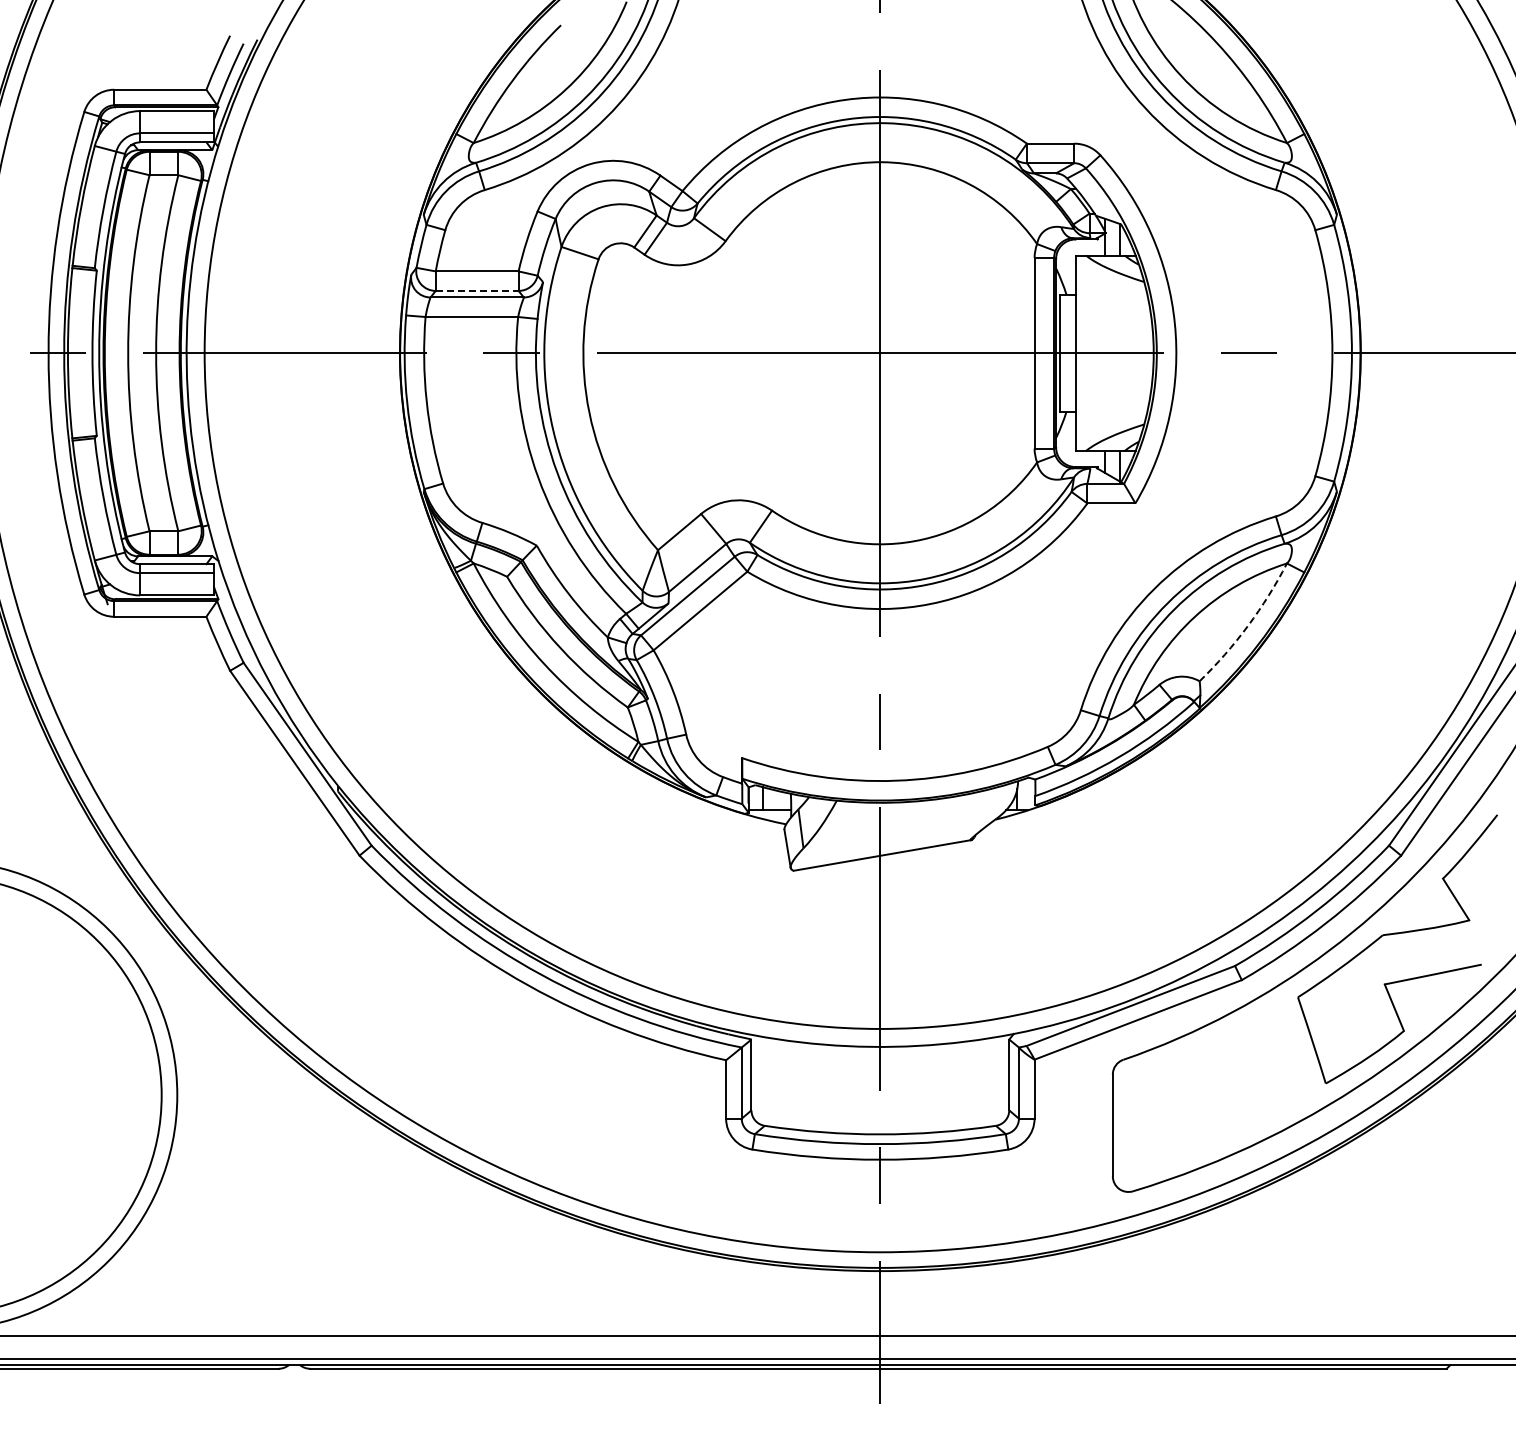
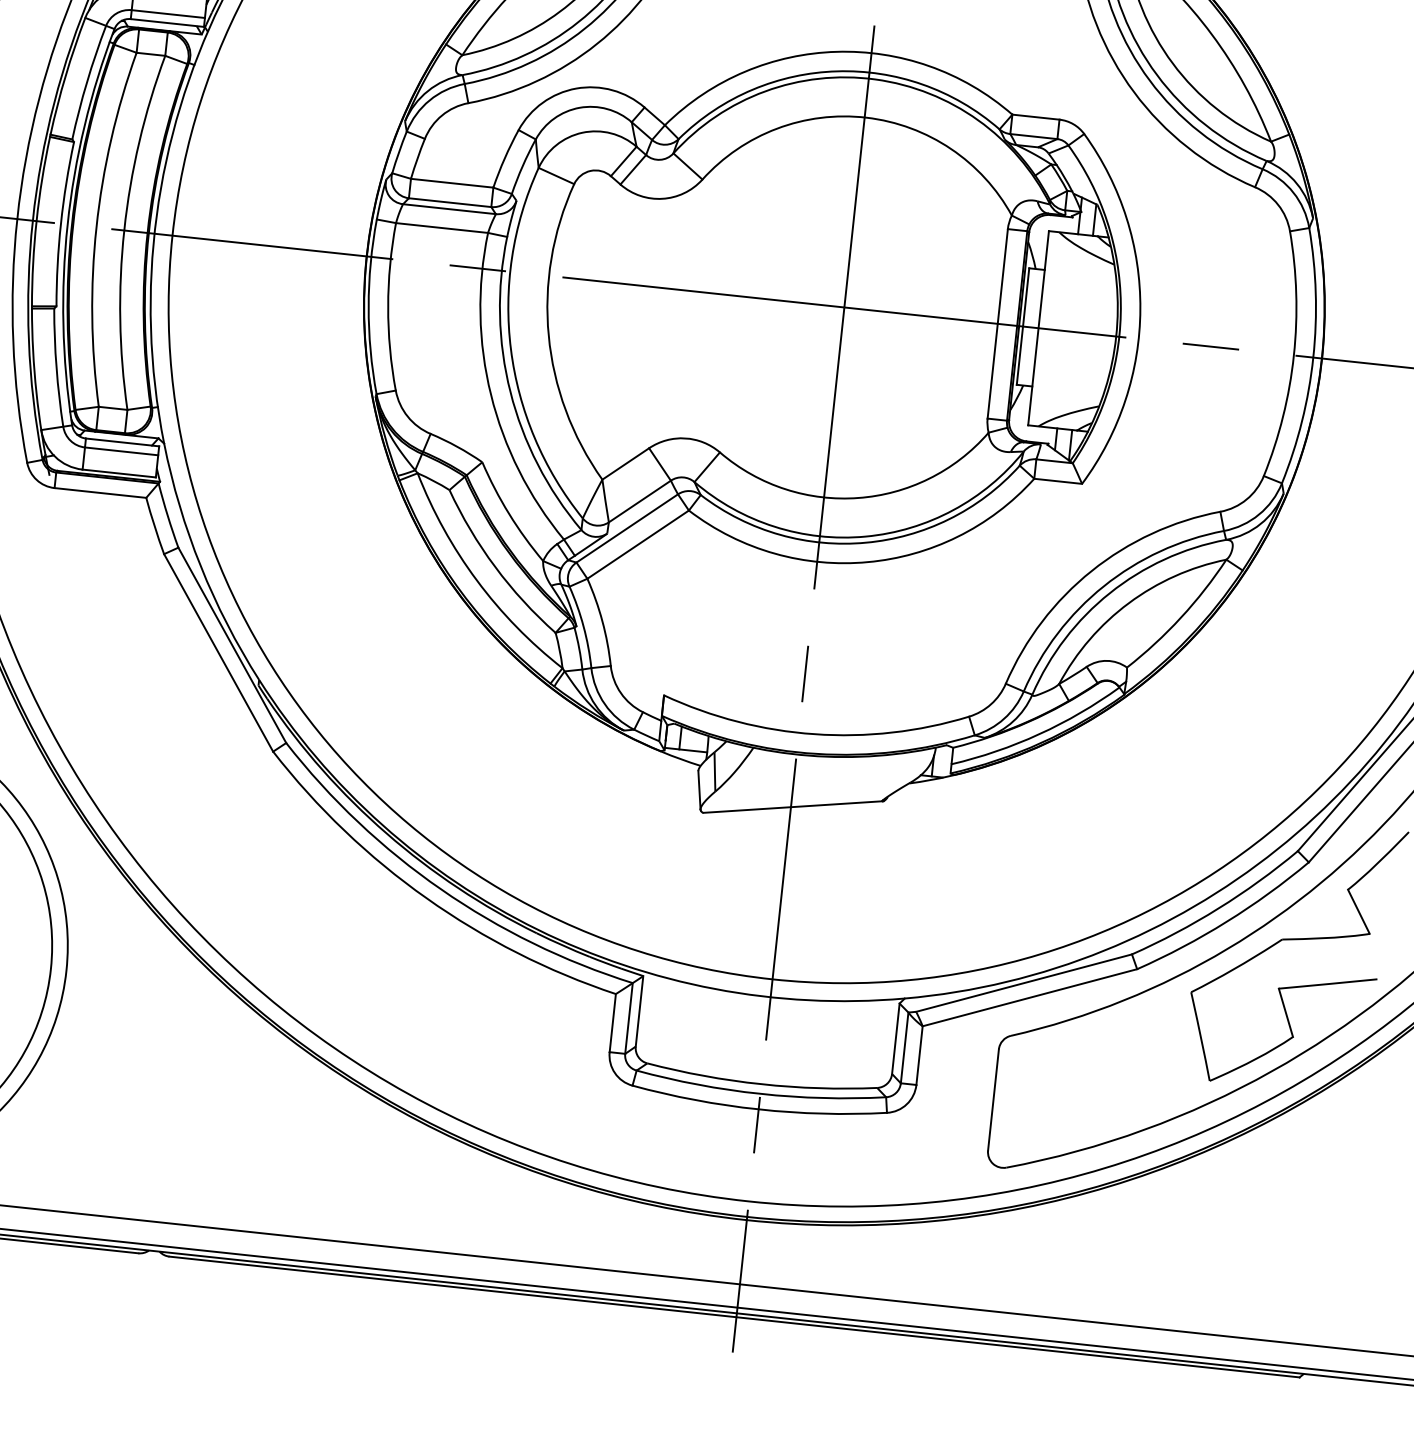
line: (477, 290) -> (450, 202), dashed -> solid
arc: (1248, 625) -> (1181, 617), dashed -> solid

